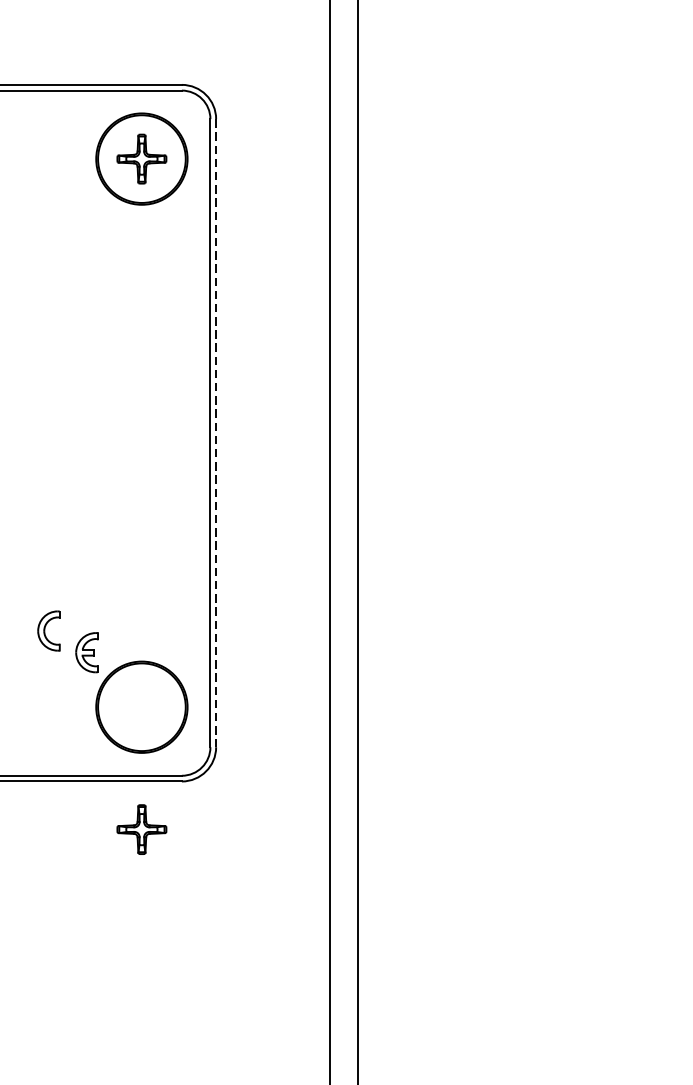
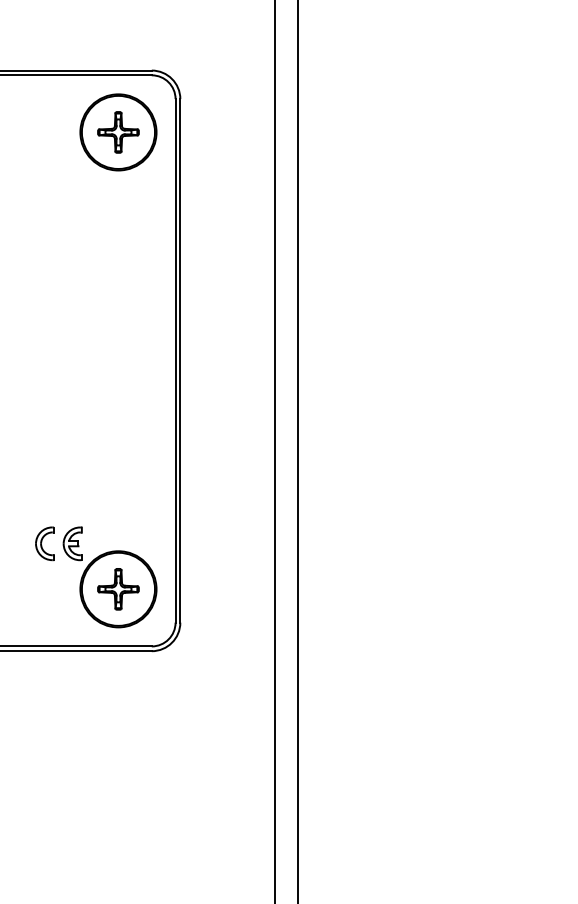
line: (216, 432) -> (180, 360), dashed -> solid
part: (48, 630) -> (44, 543), moved
part: (141, 829) -> (118, 589), moved

